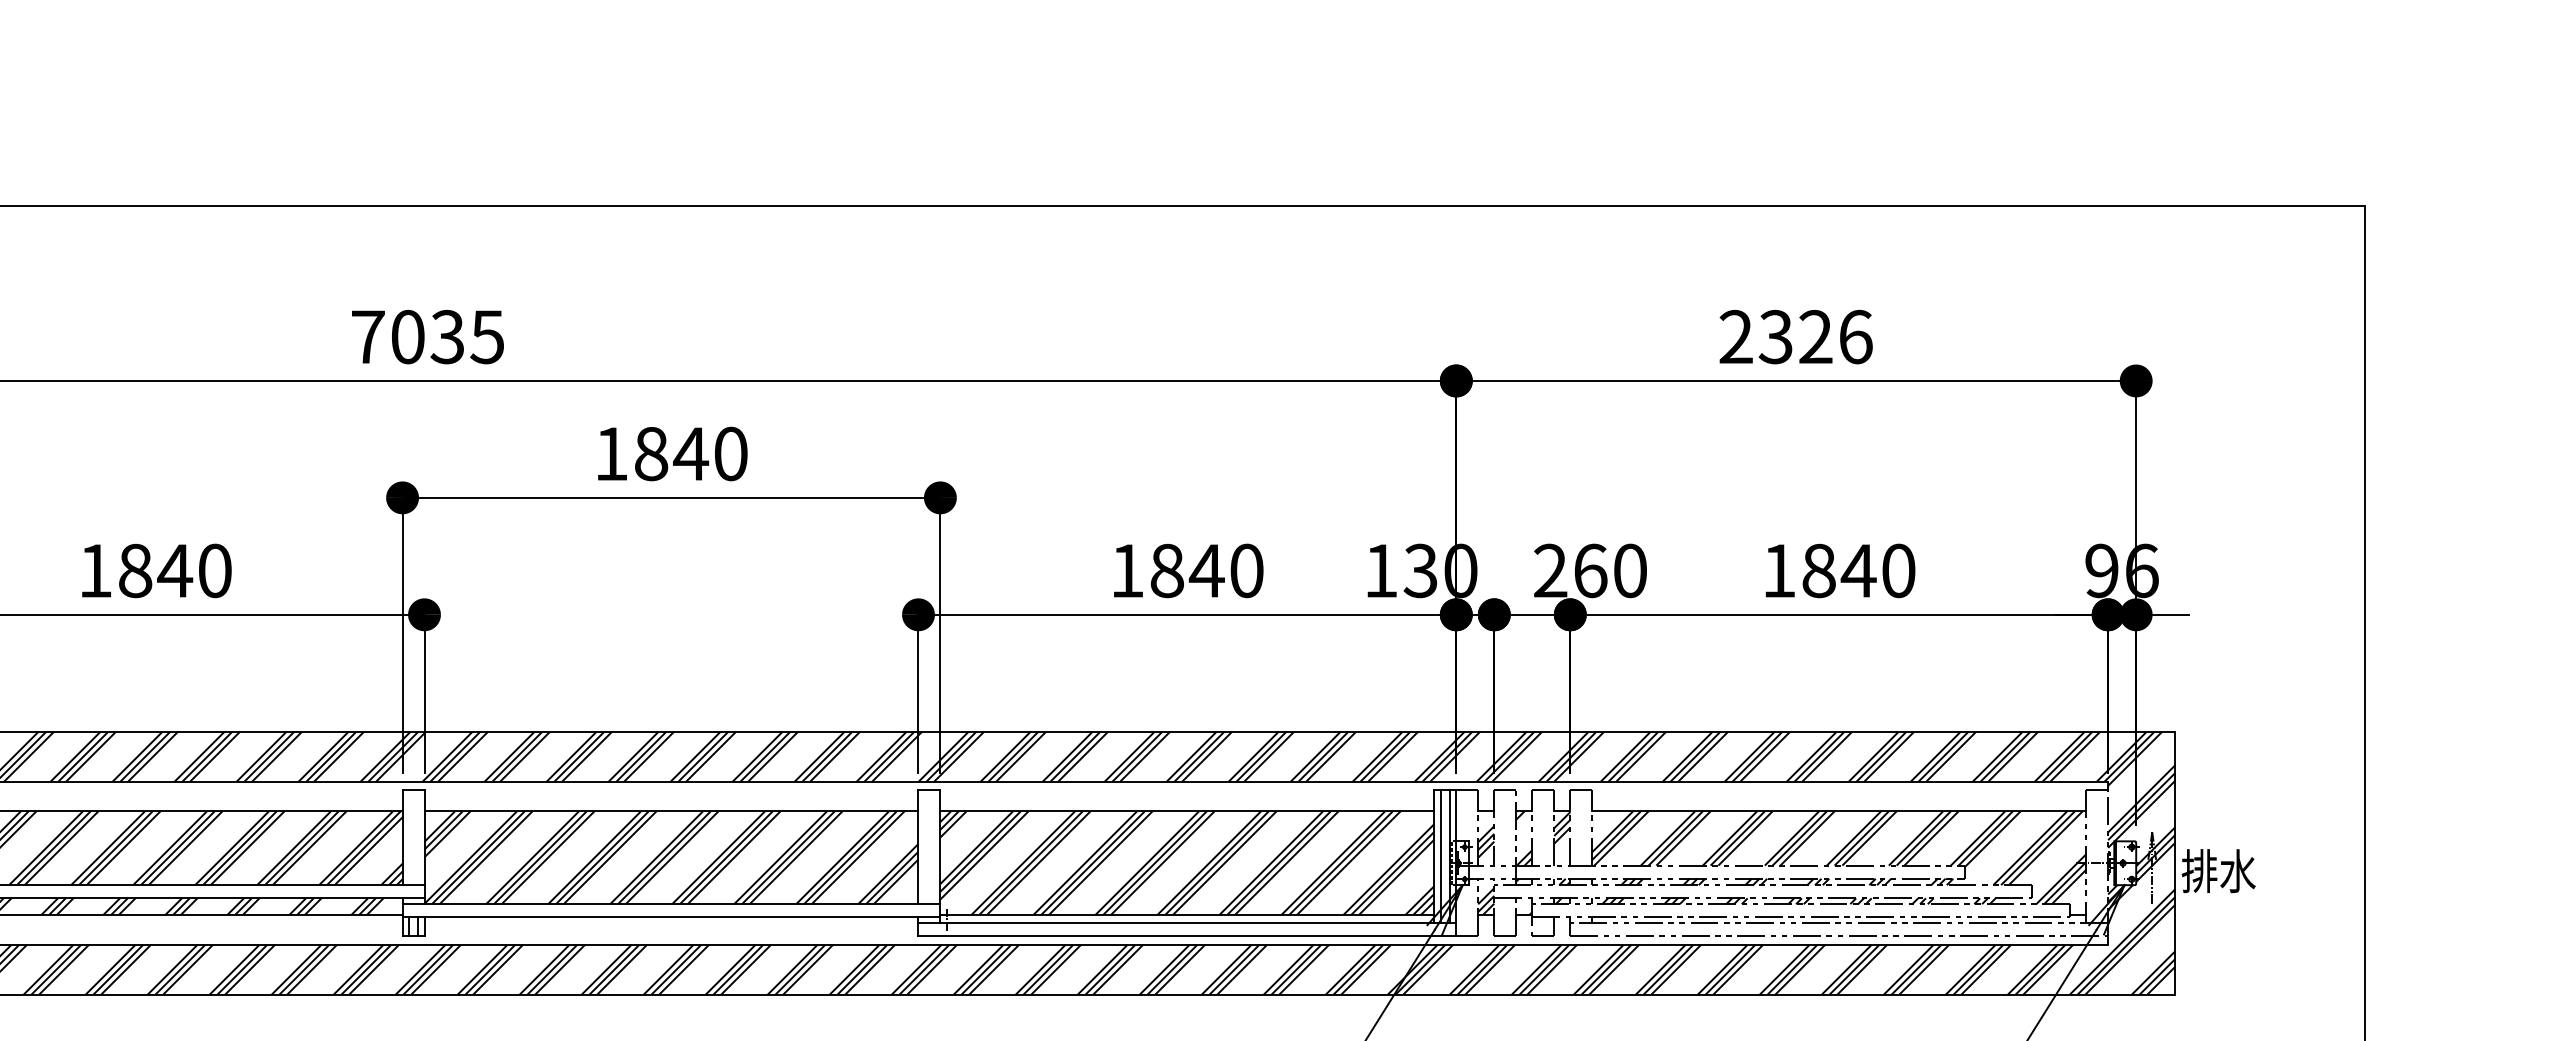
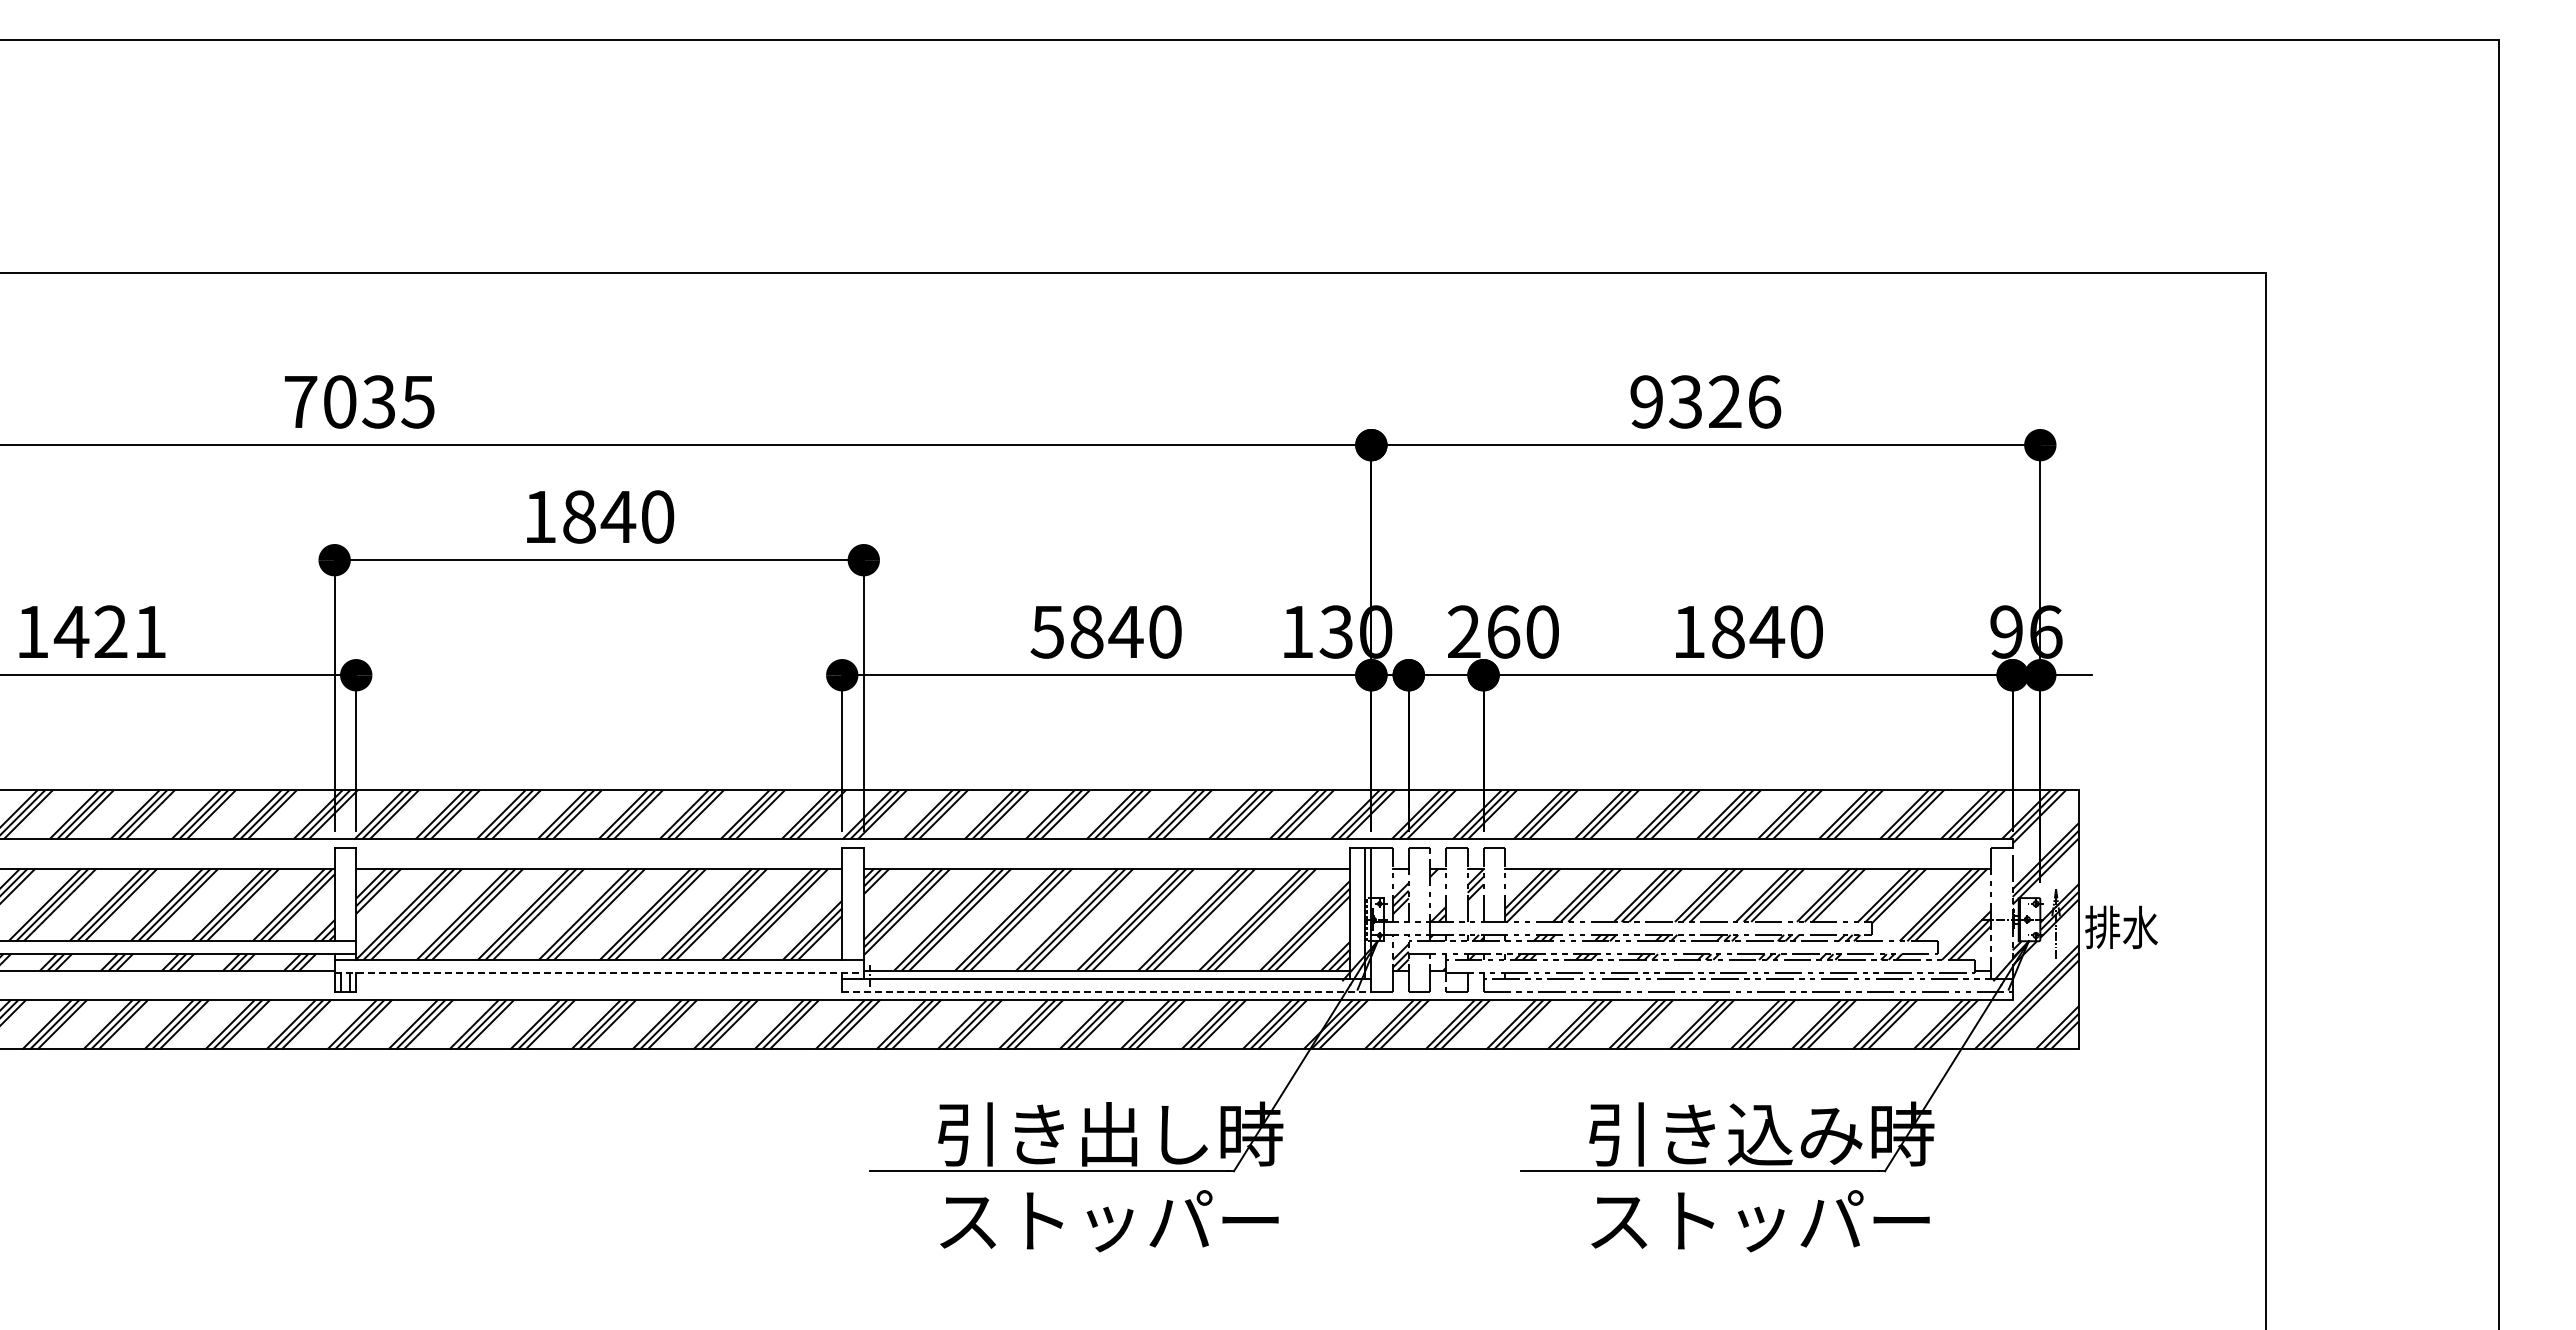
text: (1735, 336) -> (1646, 401), 2326 -> 9326
text: (173, 570) -> (109, 631), 1840 -> 1421
text: (1126, 571) -> (1046, 632), 1840 -> 5840
line: (1441, 855) -> (1356, 912), removed
line: (671, 916) -> (599, 972), solid -> dashed
line: (1187, 936) -> (1106, 991), solid -> dashed

